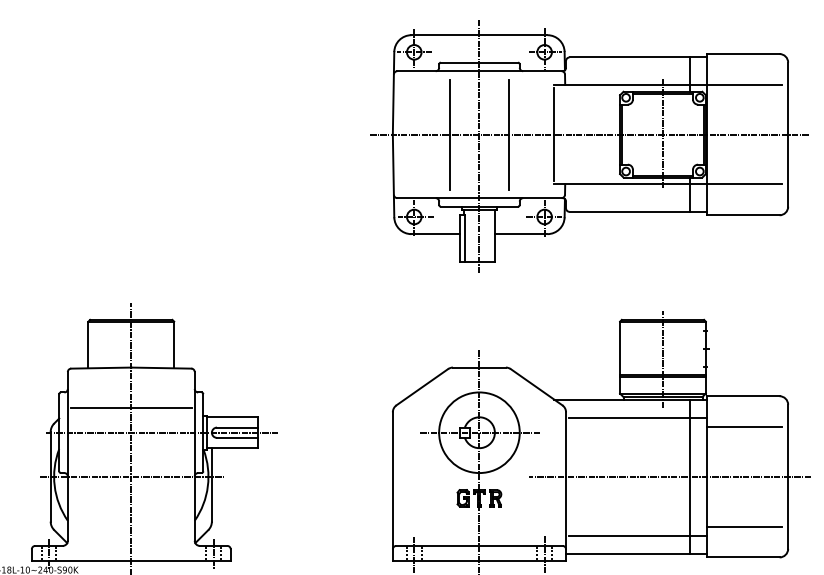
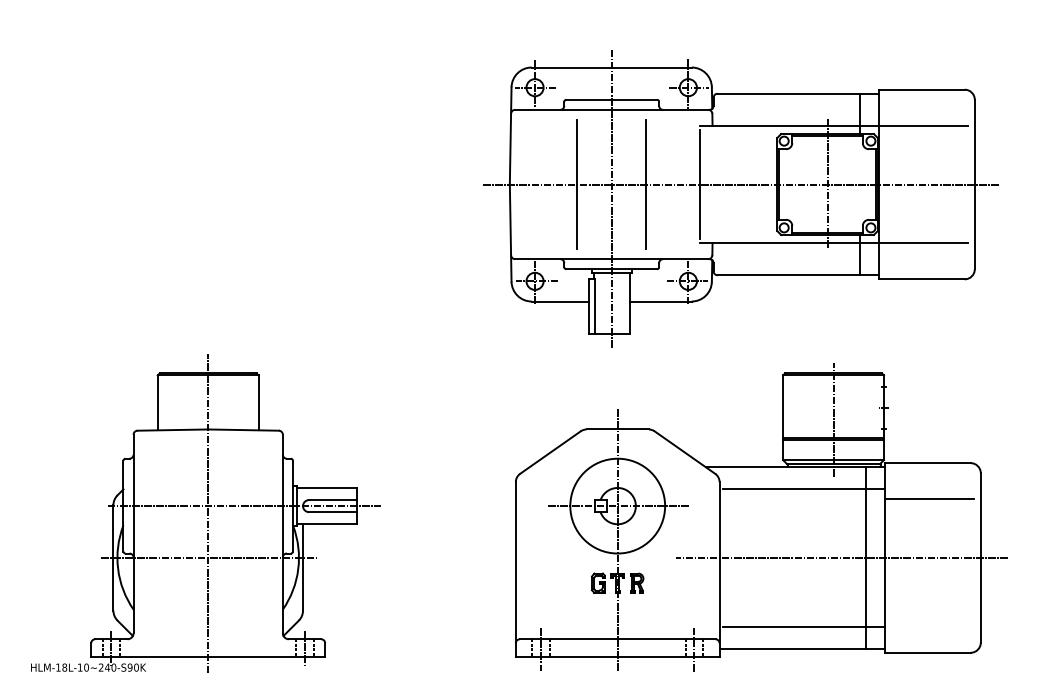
part: (588, 146) -> (740, 198), moved
line: (131, 407) -> (208, 476), removed
line: (744, 526) -> (929, 616), removed

